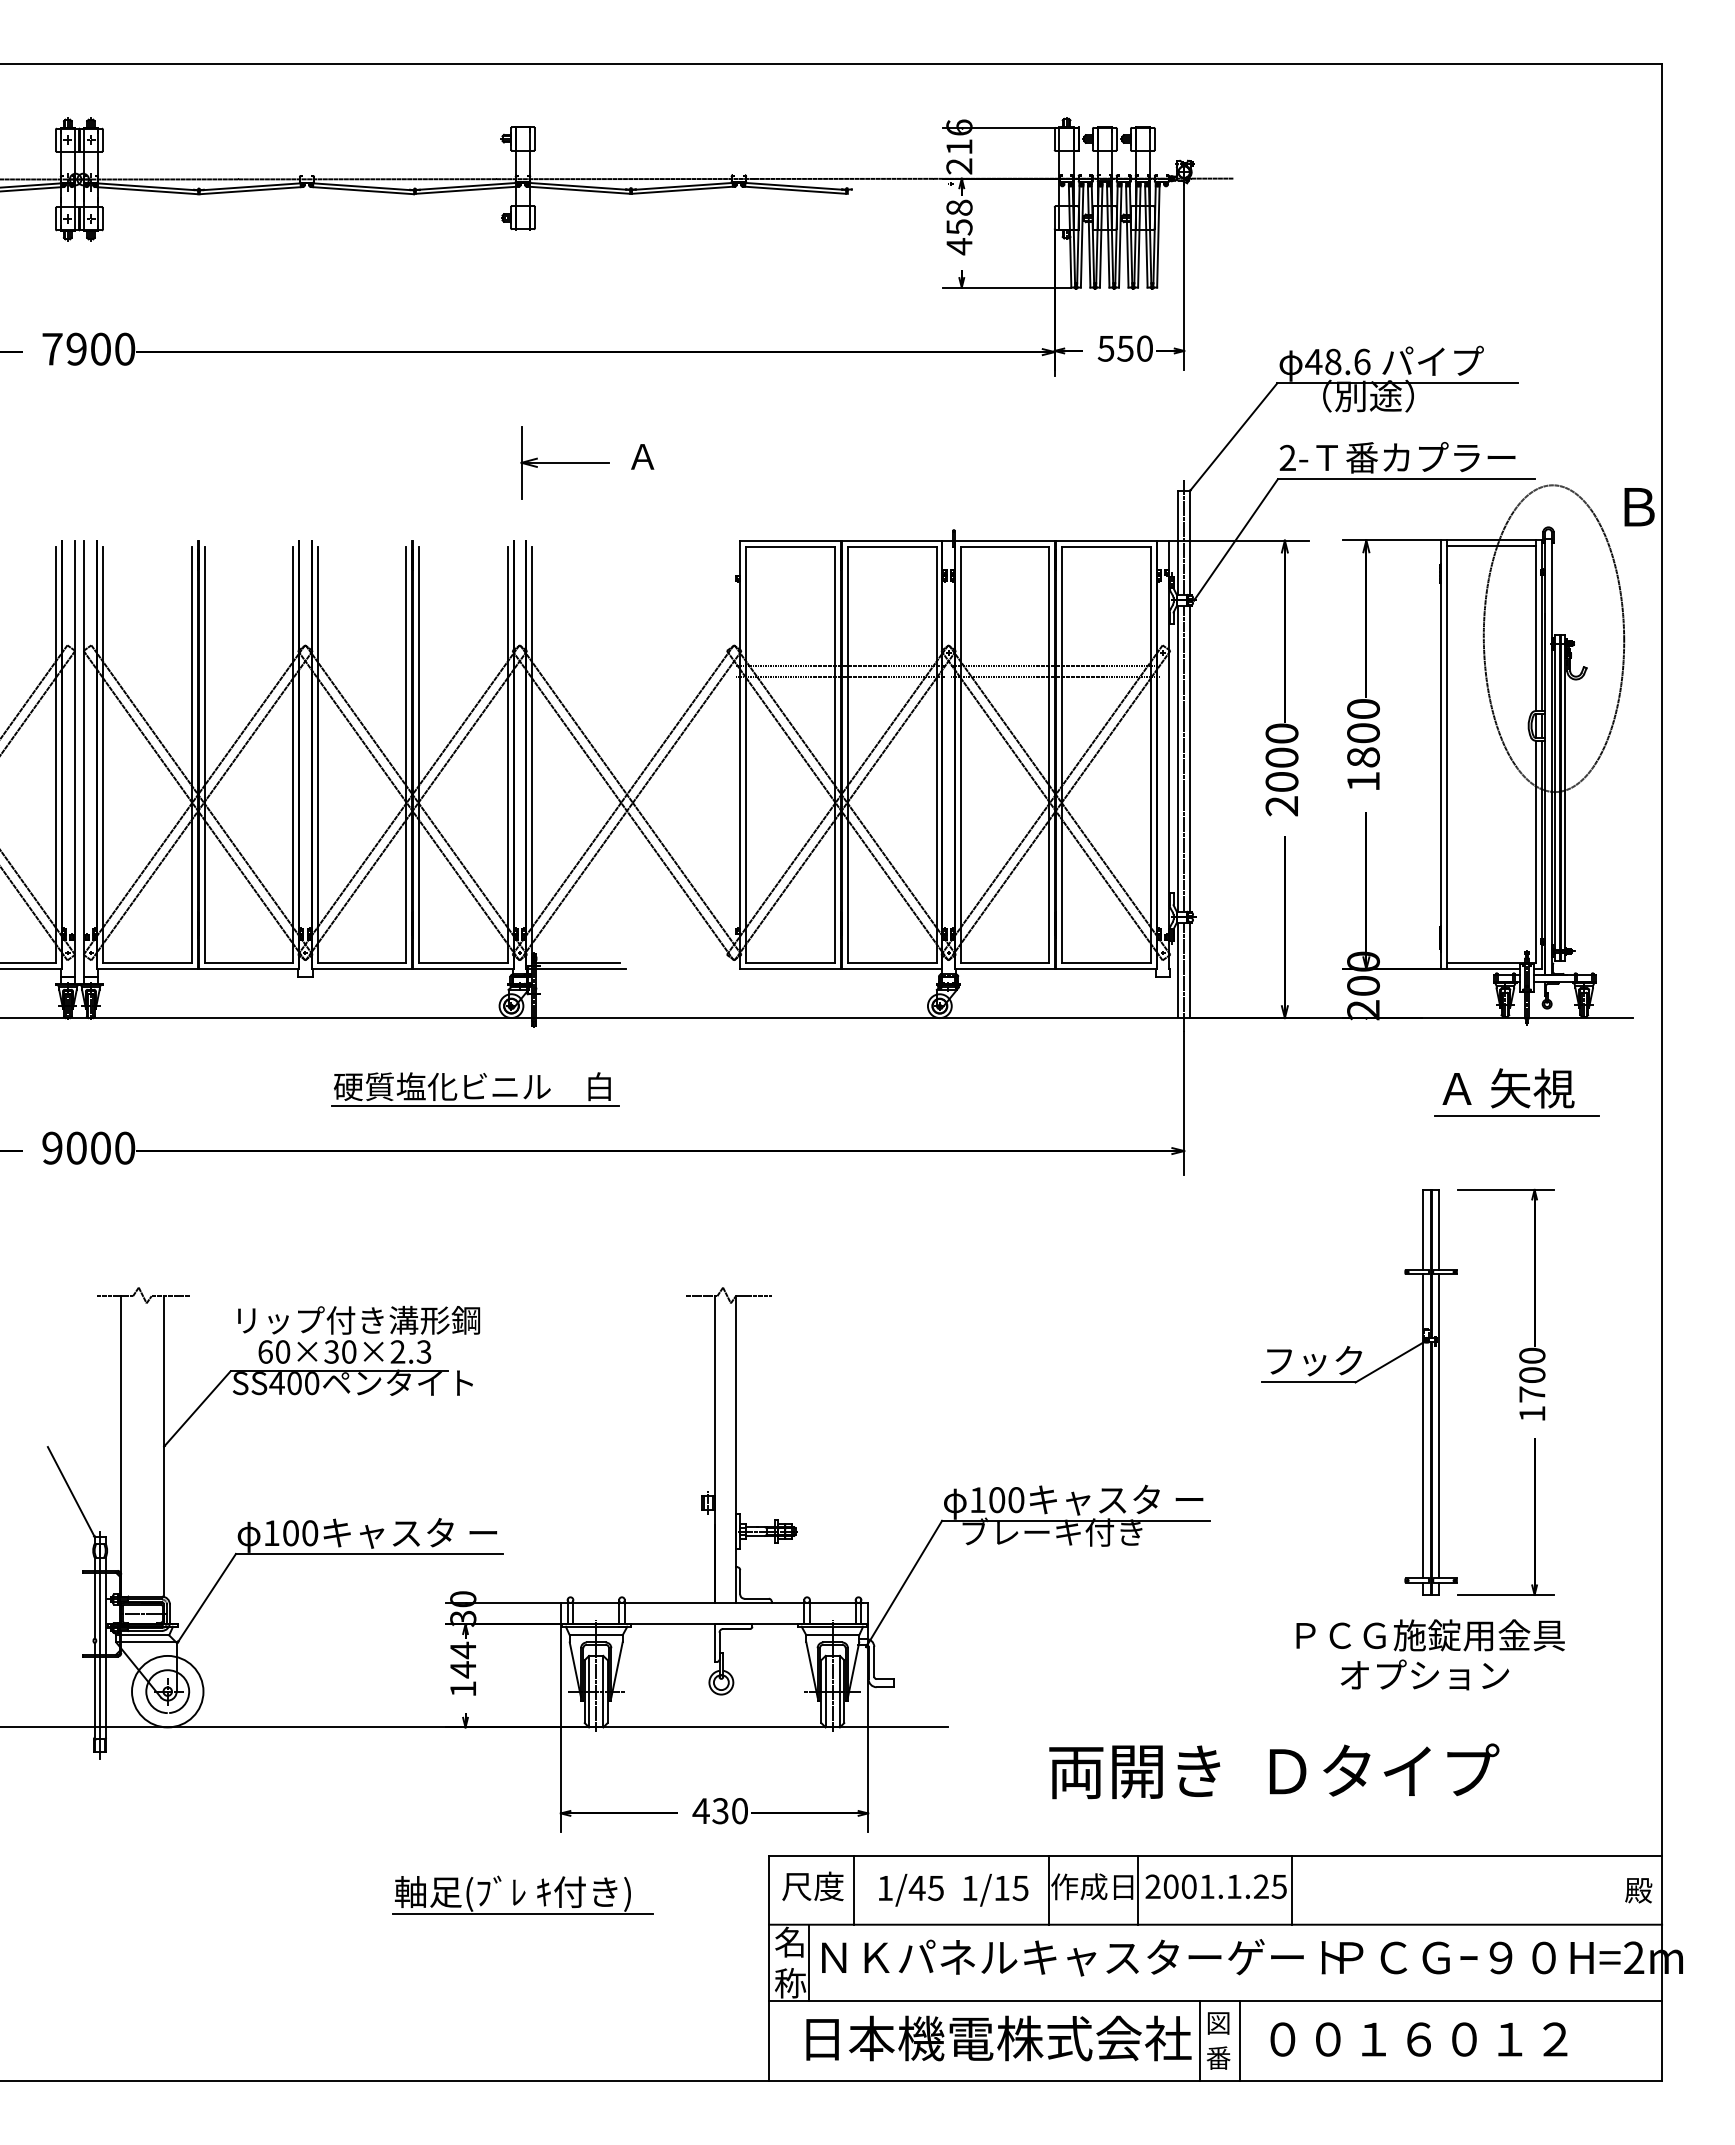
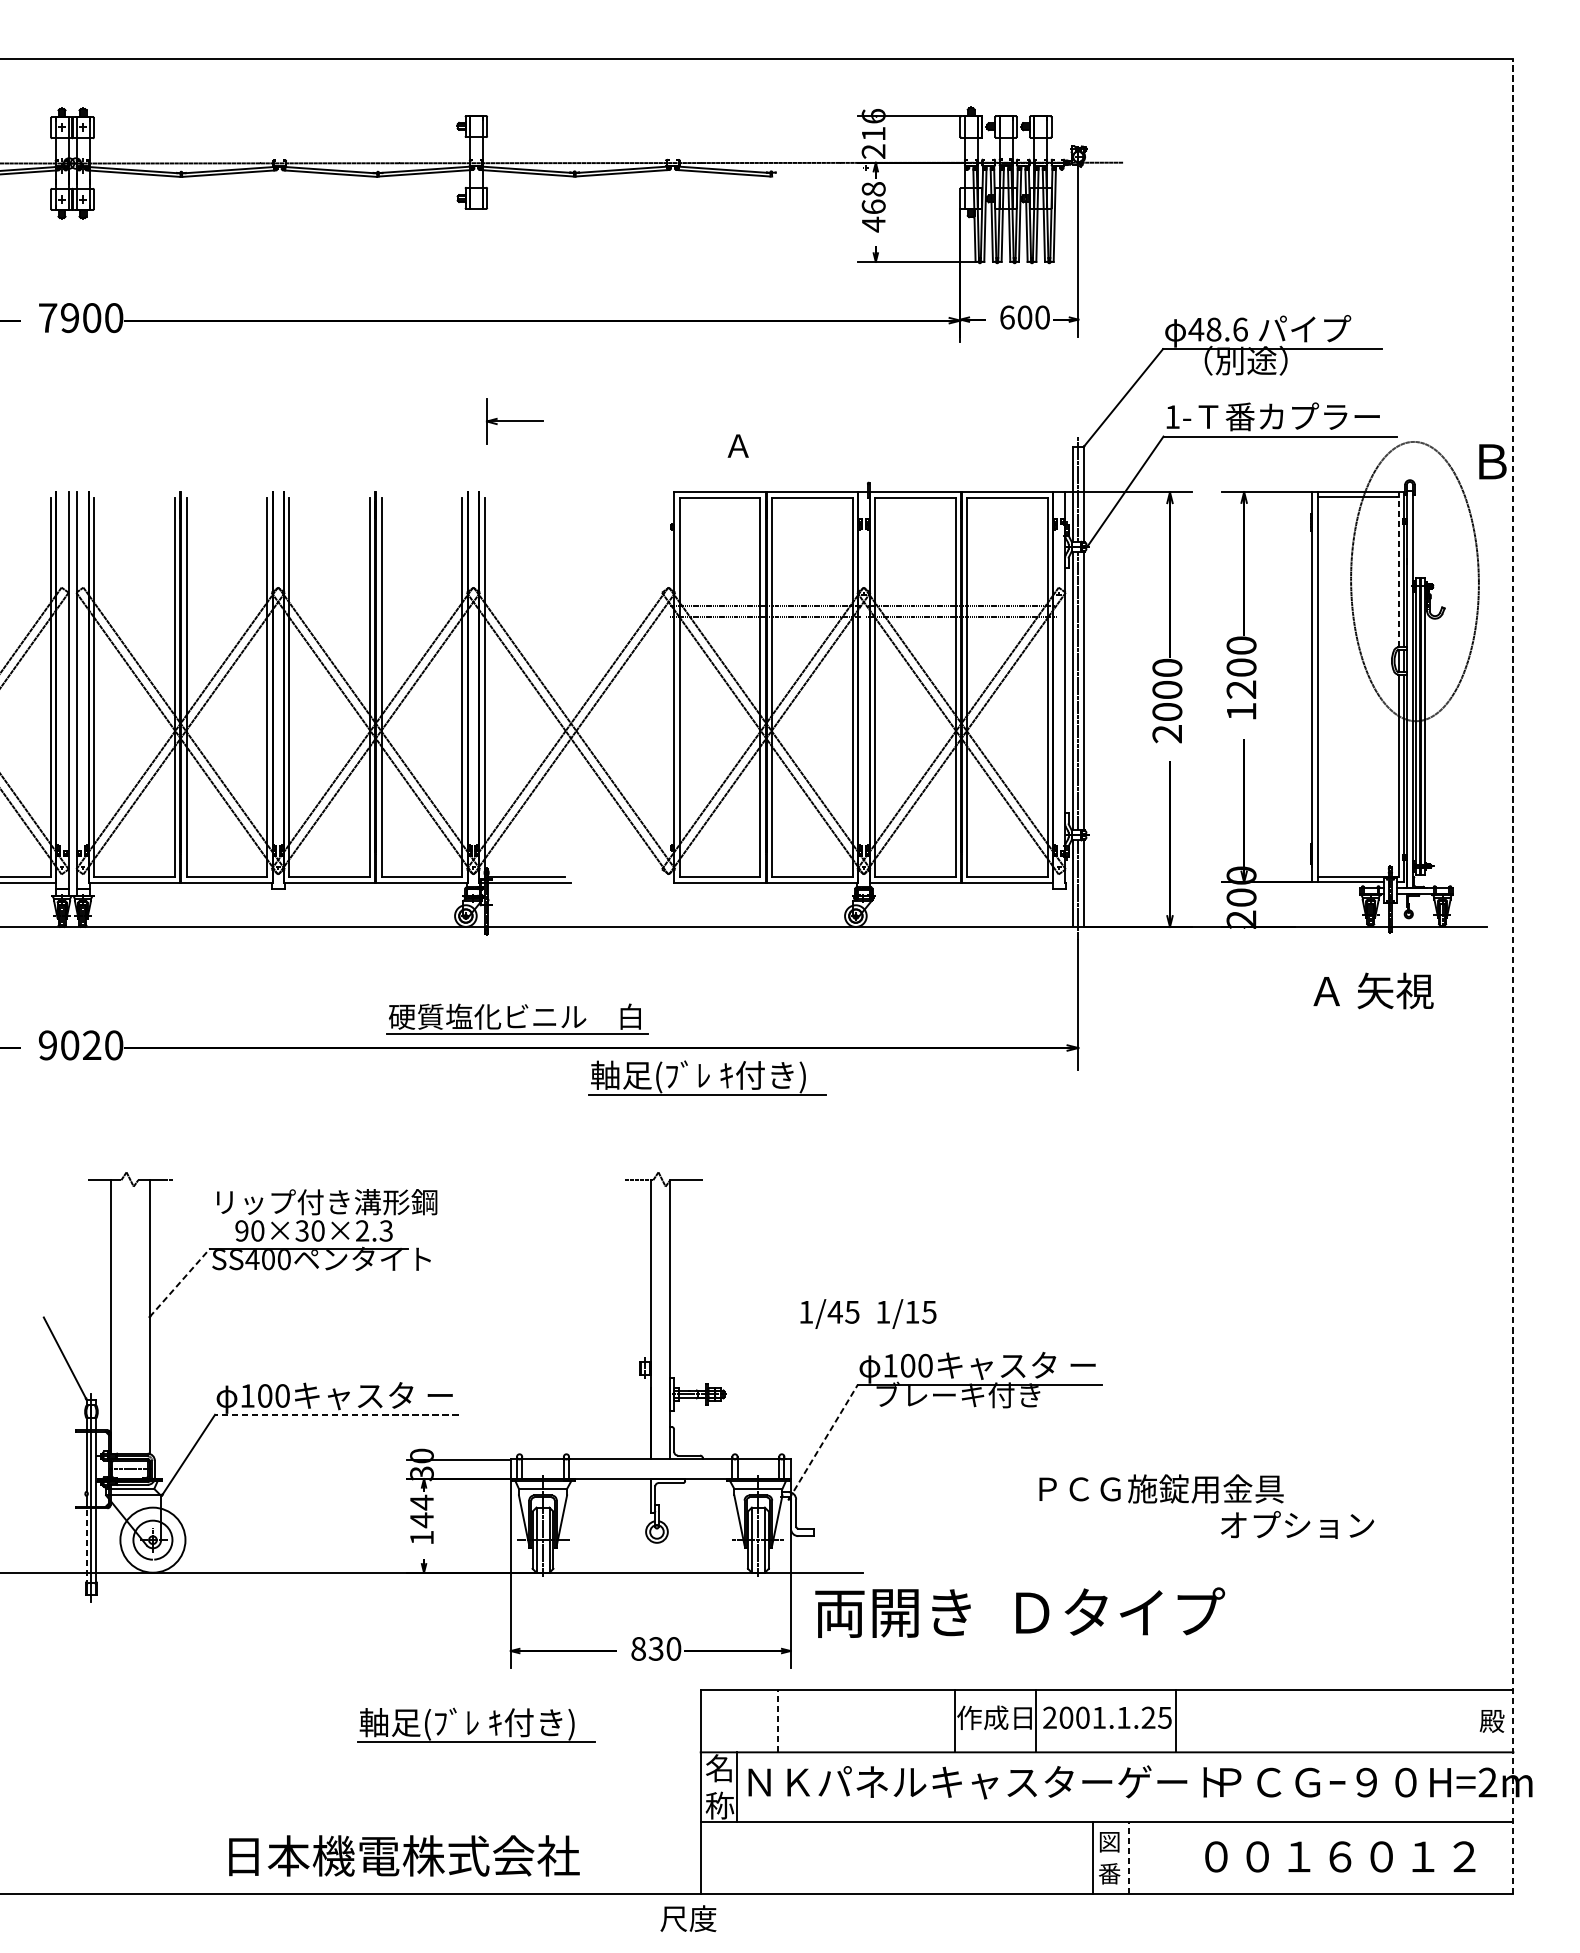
text: (959, 227) -> (873, 207), 458 -> 468
text: (1115, 348) -> (1015, 317), 550 -> 600
text: (642, 456) -> (738, 445), moved
text: (1287, 457) -> (1172, 416), 2- -> 1-
part: (564, 462) -> (514, 421), size x0.7
line: (1536, 625) -> (1399, 569), solid -> dashed
text: (1363, 757) -> (1241, 689), 1800 -> 1200
line: (1662, 1072) -> (1513, 976), solid -> dashed
part: (475, 1089) -> (517, 1019), moved
line: (1516, 1115) -> (1380, 1015), removed
text: (100, 1147) -> (91, 1044), 9000 -> 9020
part: (776, 1183) -> (707, 1077), added
text: (265, 1351) -> (241, 1230), 60×30×2.3 -> 90×30×2.3
part: (1422, 1391) -> (1295, 1266), removed
line: (197, 1408) -> (180, 1282), solid -> dashed
line: (369, 1553) -> (336, 1414), solid -> dashed
line: (904, 1583) -> (823, 1441), solid -> dashed
text: (1430, 1635) -> (1161, 1489), moved
line: (94, 1697) -> (86, 1545), solid -> dashed
text: (1274, 1771) -> (1020, 1612), moved
text: (700, 1811) -> (637, 1649), 430 -> 830
text: (812, 1886) -> (688, 1918), moved
text: (953, 1889) -> (868, 1313), moved
line: (854, 1890) -> (778, 1721), solid -> dashed
text: (998, 2038) -> (403, 1855), moved
text: (1418, 2039) -> (1339, 1856), moved
line: (1239, 2040) -> (1128, 1857), solid -> dashed

